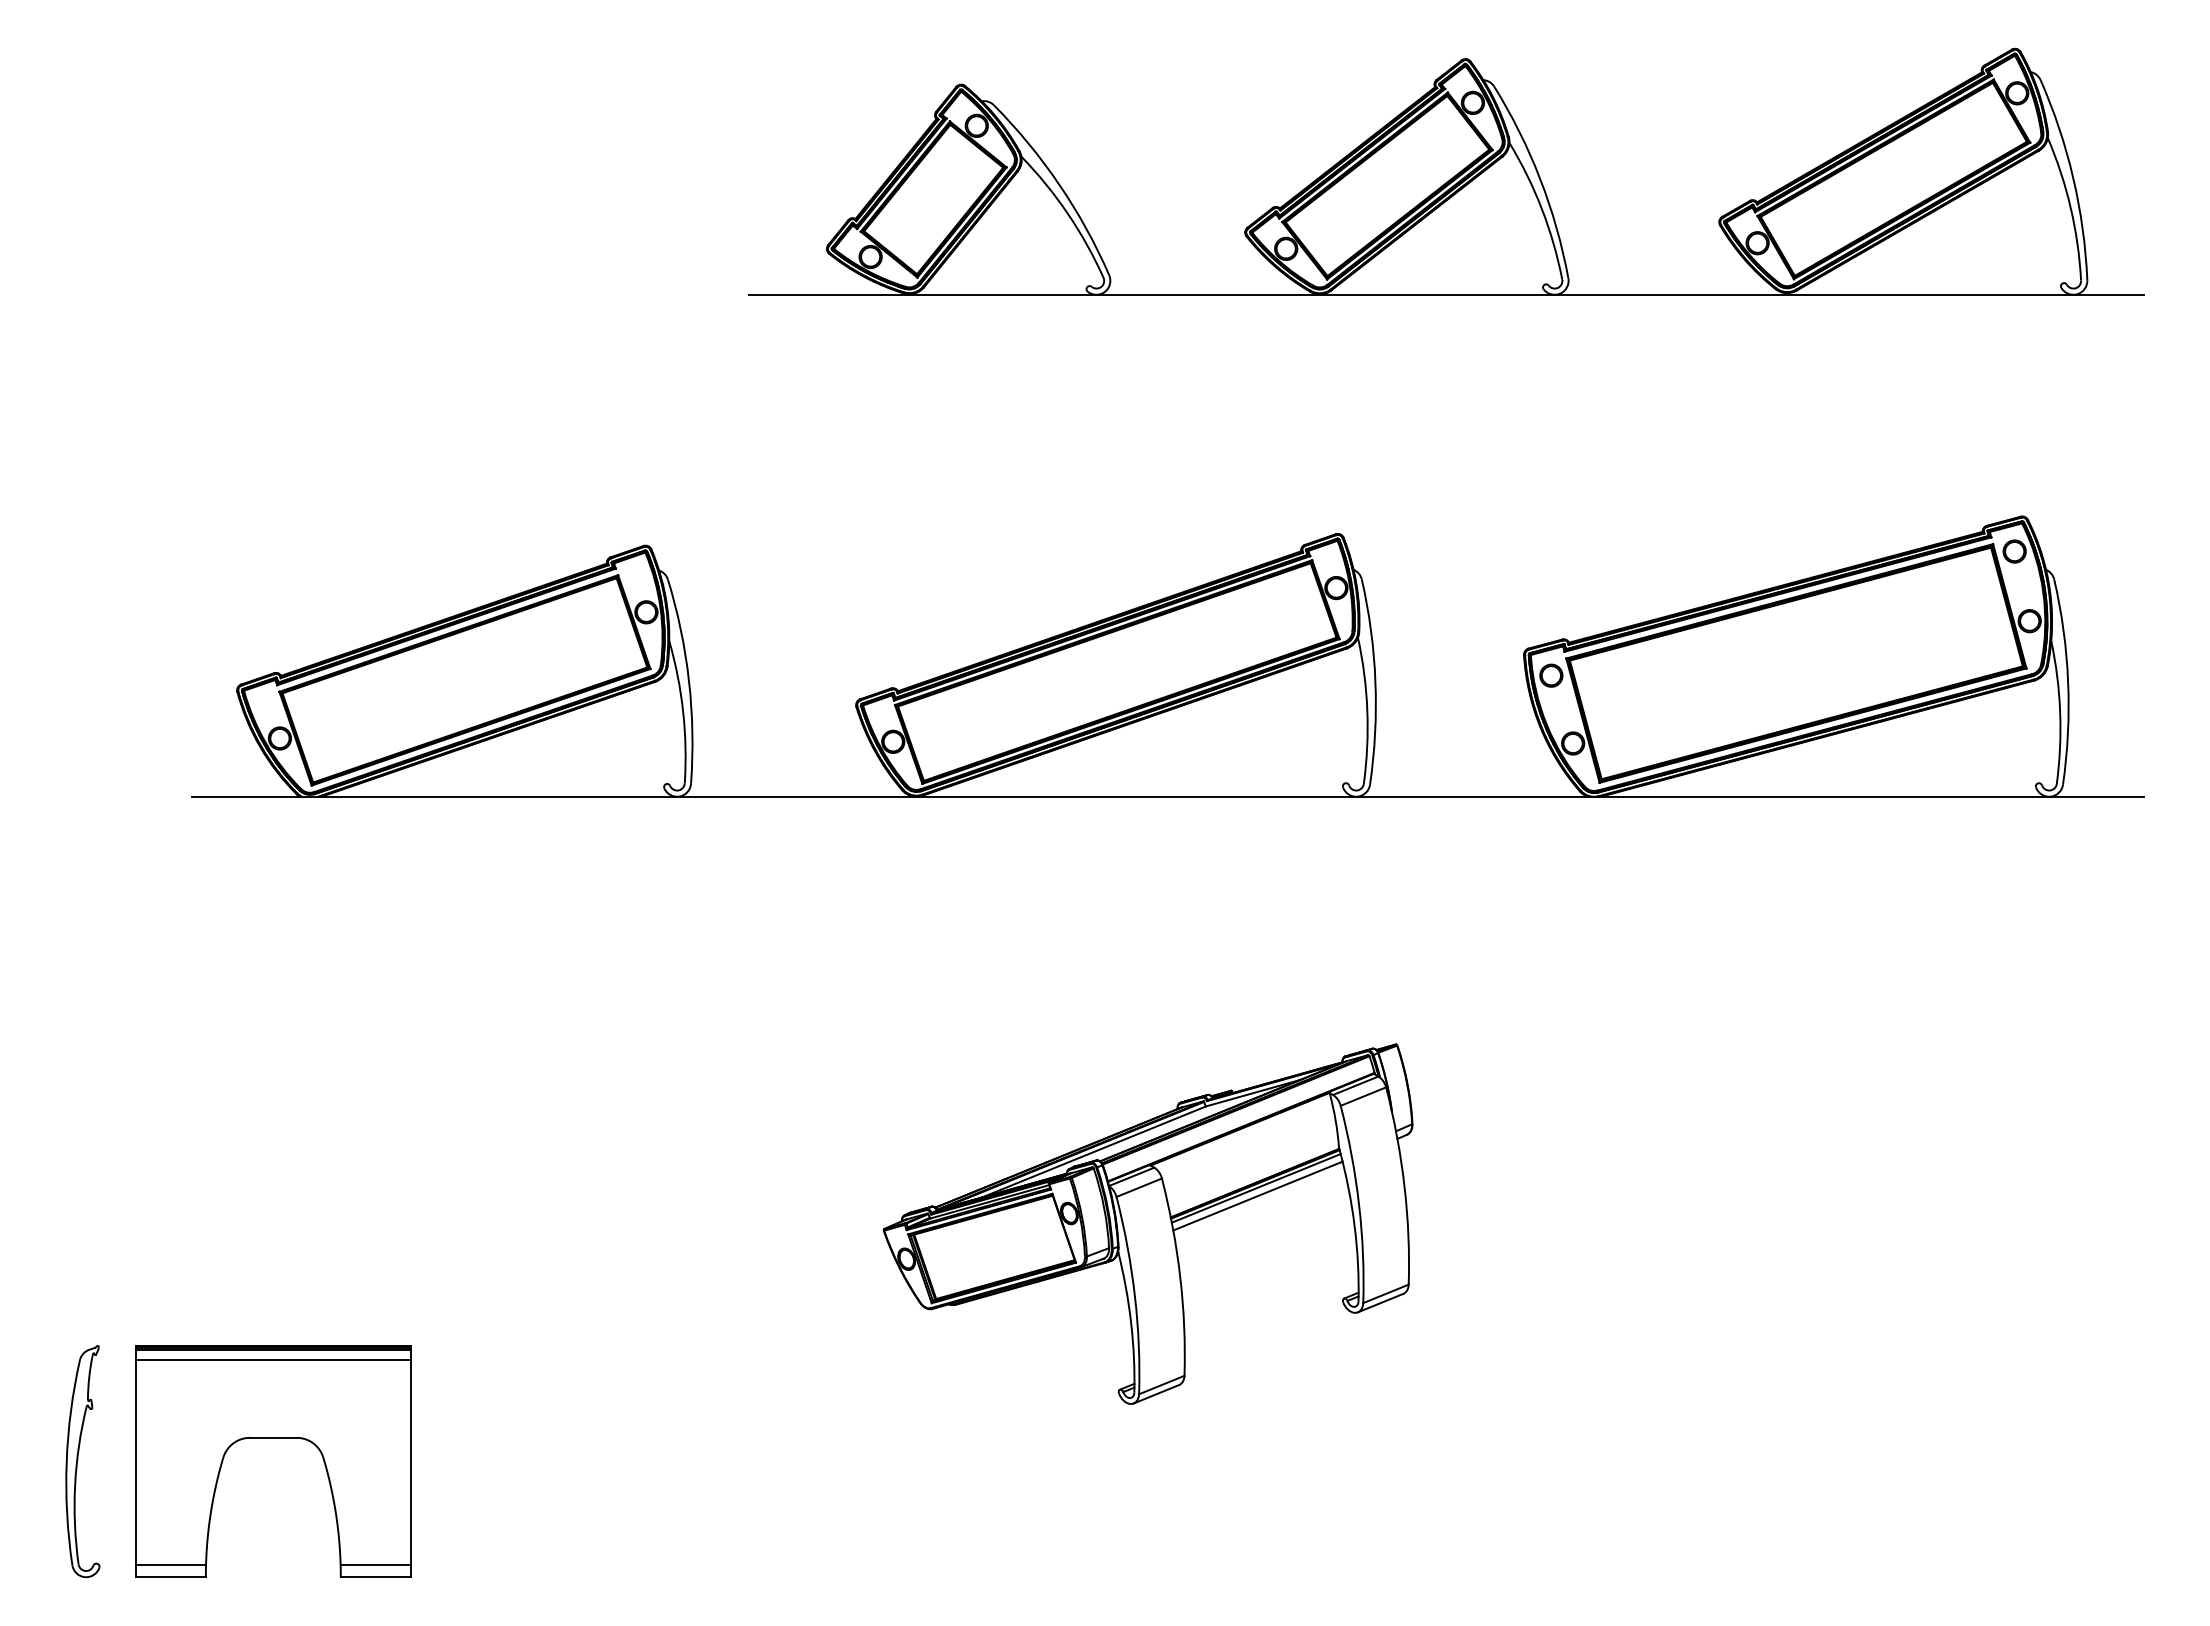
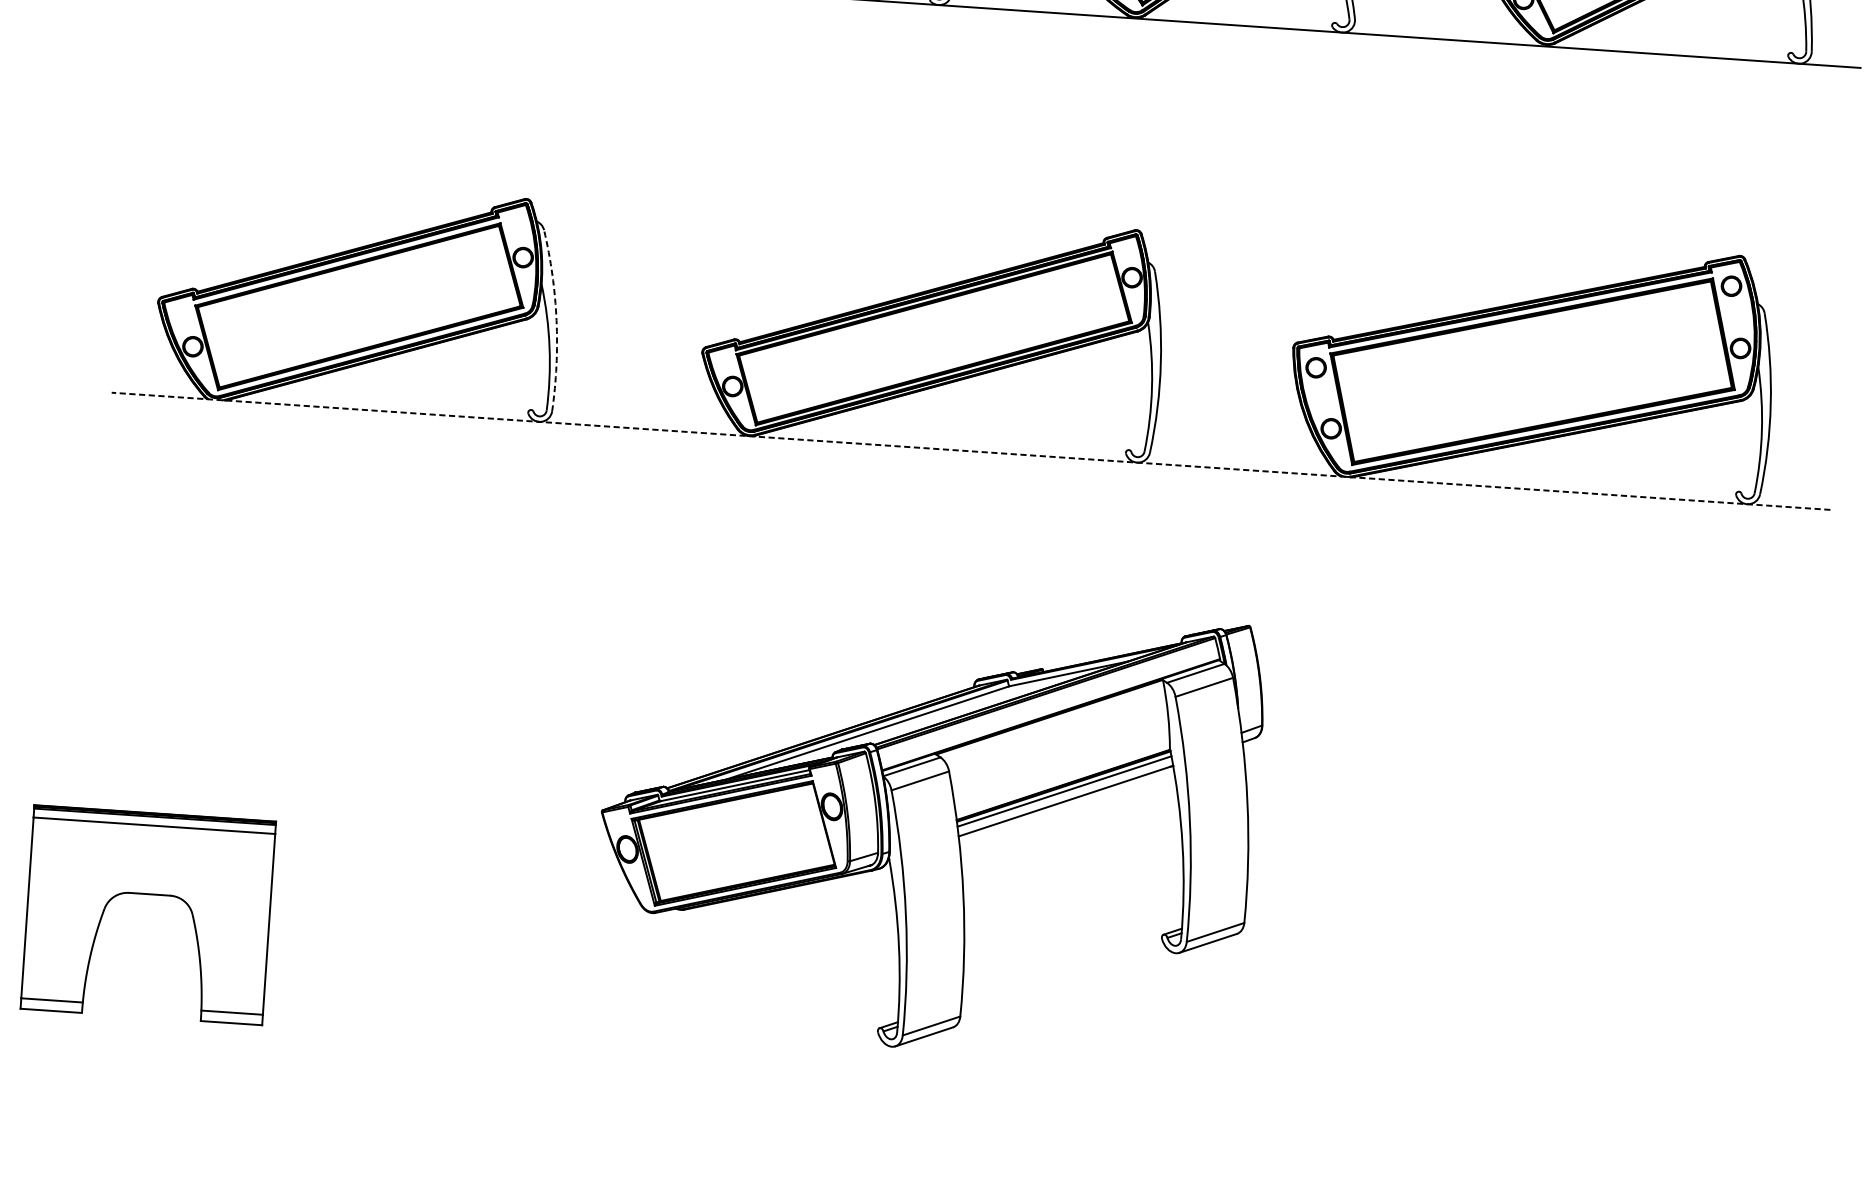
arc: (688, 680) -> (556, 320), solid -> dashed
line: (1167, 796) -> (970, 451), solid -> dashed
part: (1147, 1223) -> (927, 825), size x1.4
part: (273, 1438) -> (149, 894), moved

